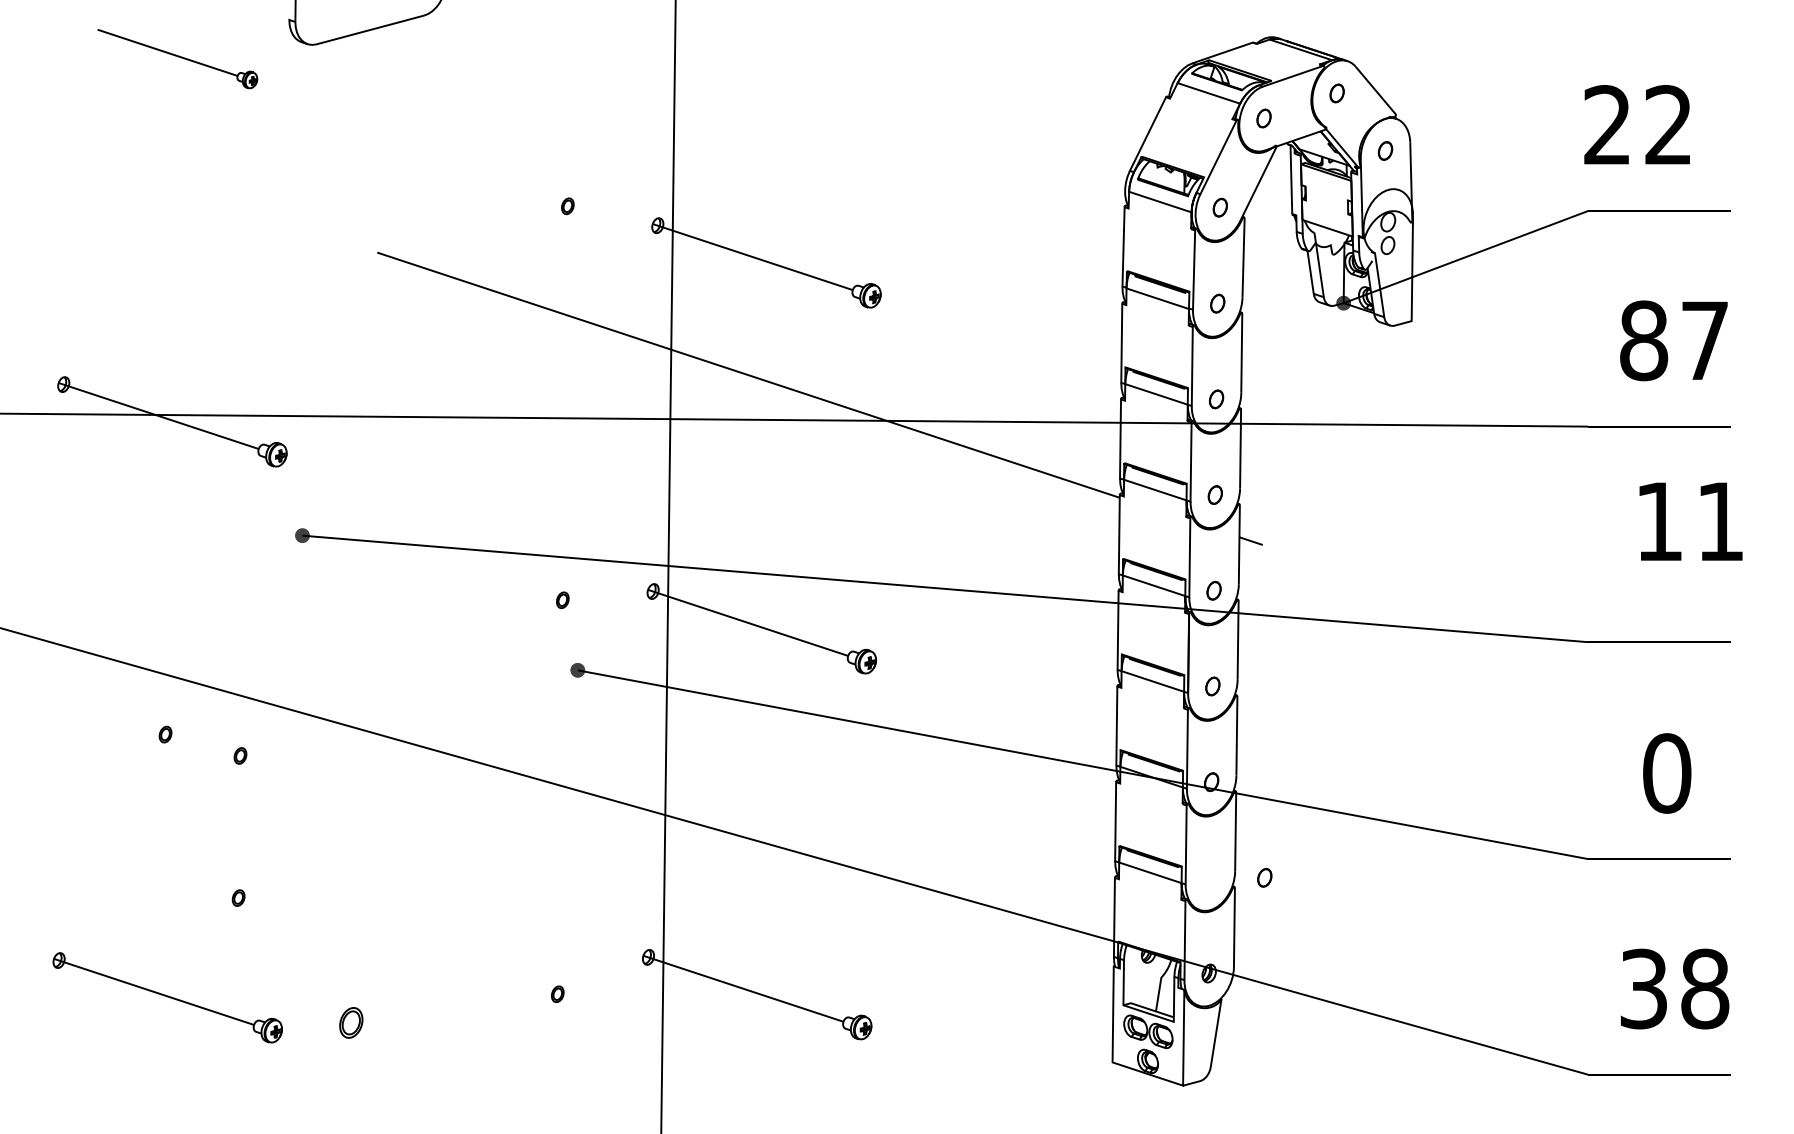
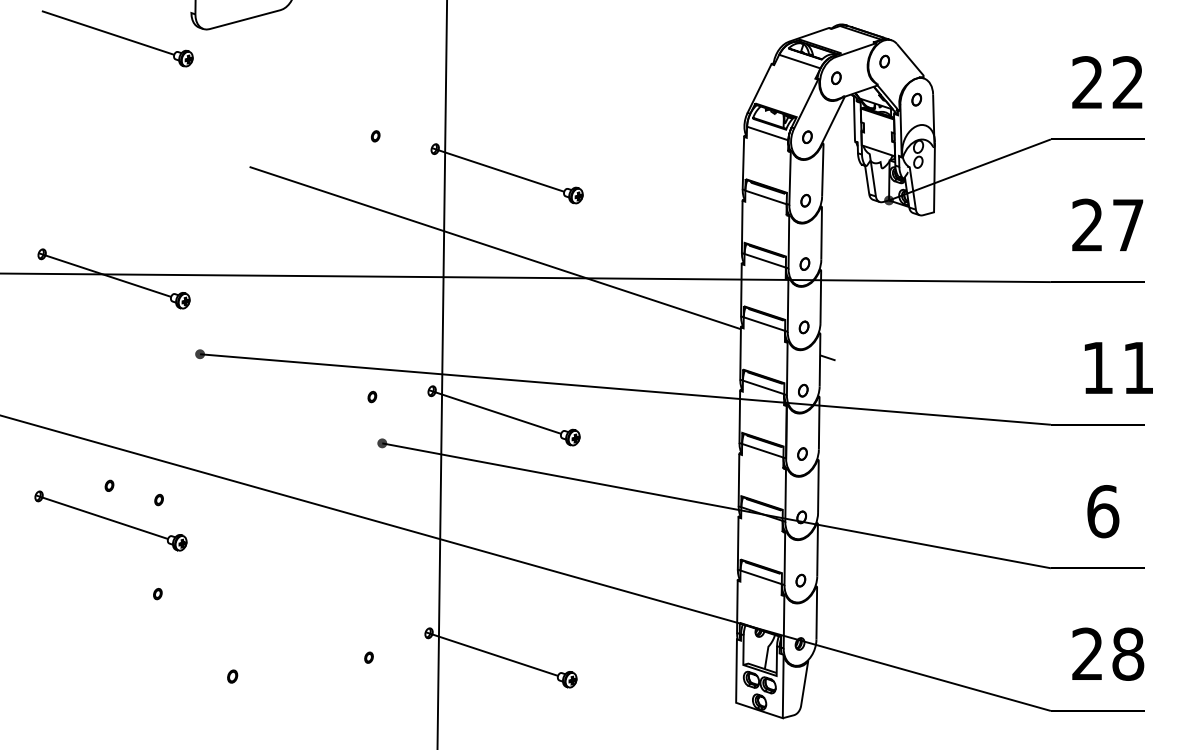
part: (177, 58) -> (117, 38), size x1.43
text: (1637, 124) -> (1107, 82), moved
text: (1643, 341) -> (1087, 225), 87 -> 27
text: (1690, 520) -> (1118, 367), moved
text: (1667, 773) -> (1103, 511), 0 -> 6
part: (1264, 877) -> (800, 580), moved
text: (1643, 987) -> (1087, 653), 38 -> 28
part: (167, 996) -> (110, 520), moved
part: (351, 1022) -> (232, 676), size x0.62

